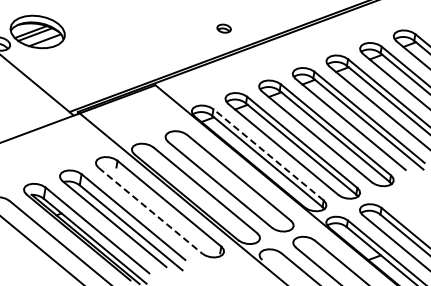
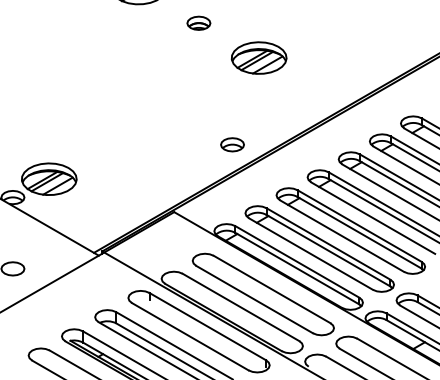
part: (224, 28) -> (232, 144), size x1.67
line: (268, 154) -> (297, 261), dashed -> solid
line: (150, 210) -> (190, 336), dashed -> solid

